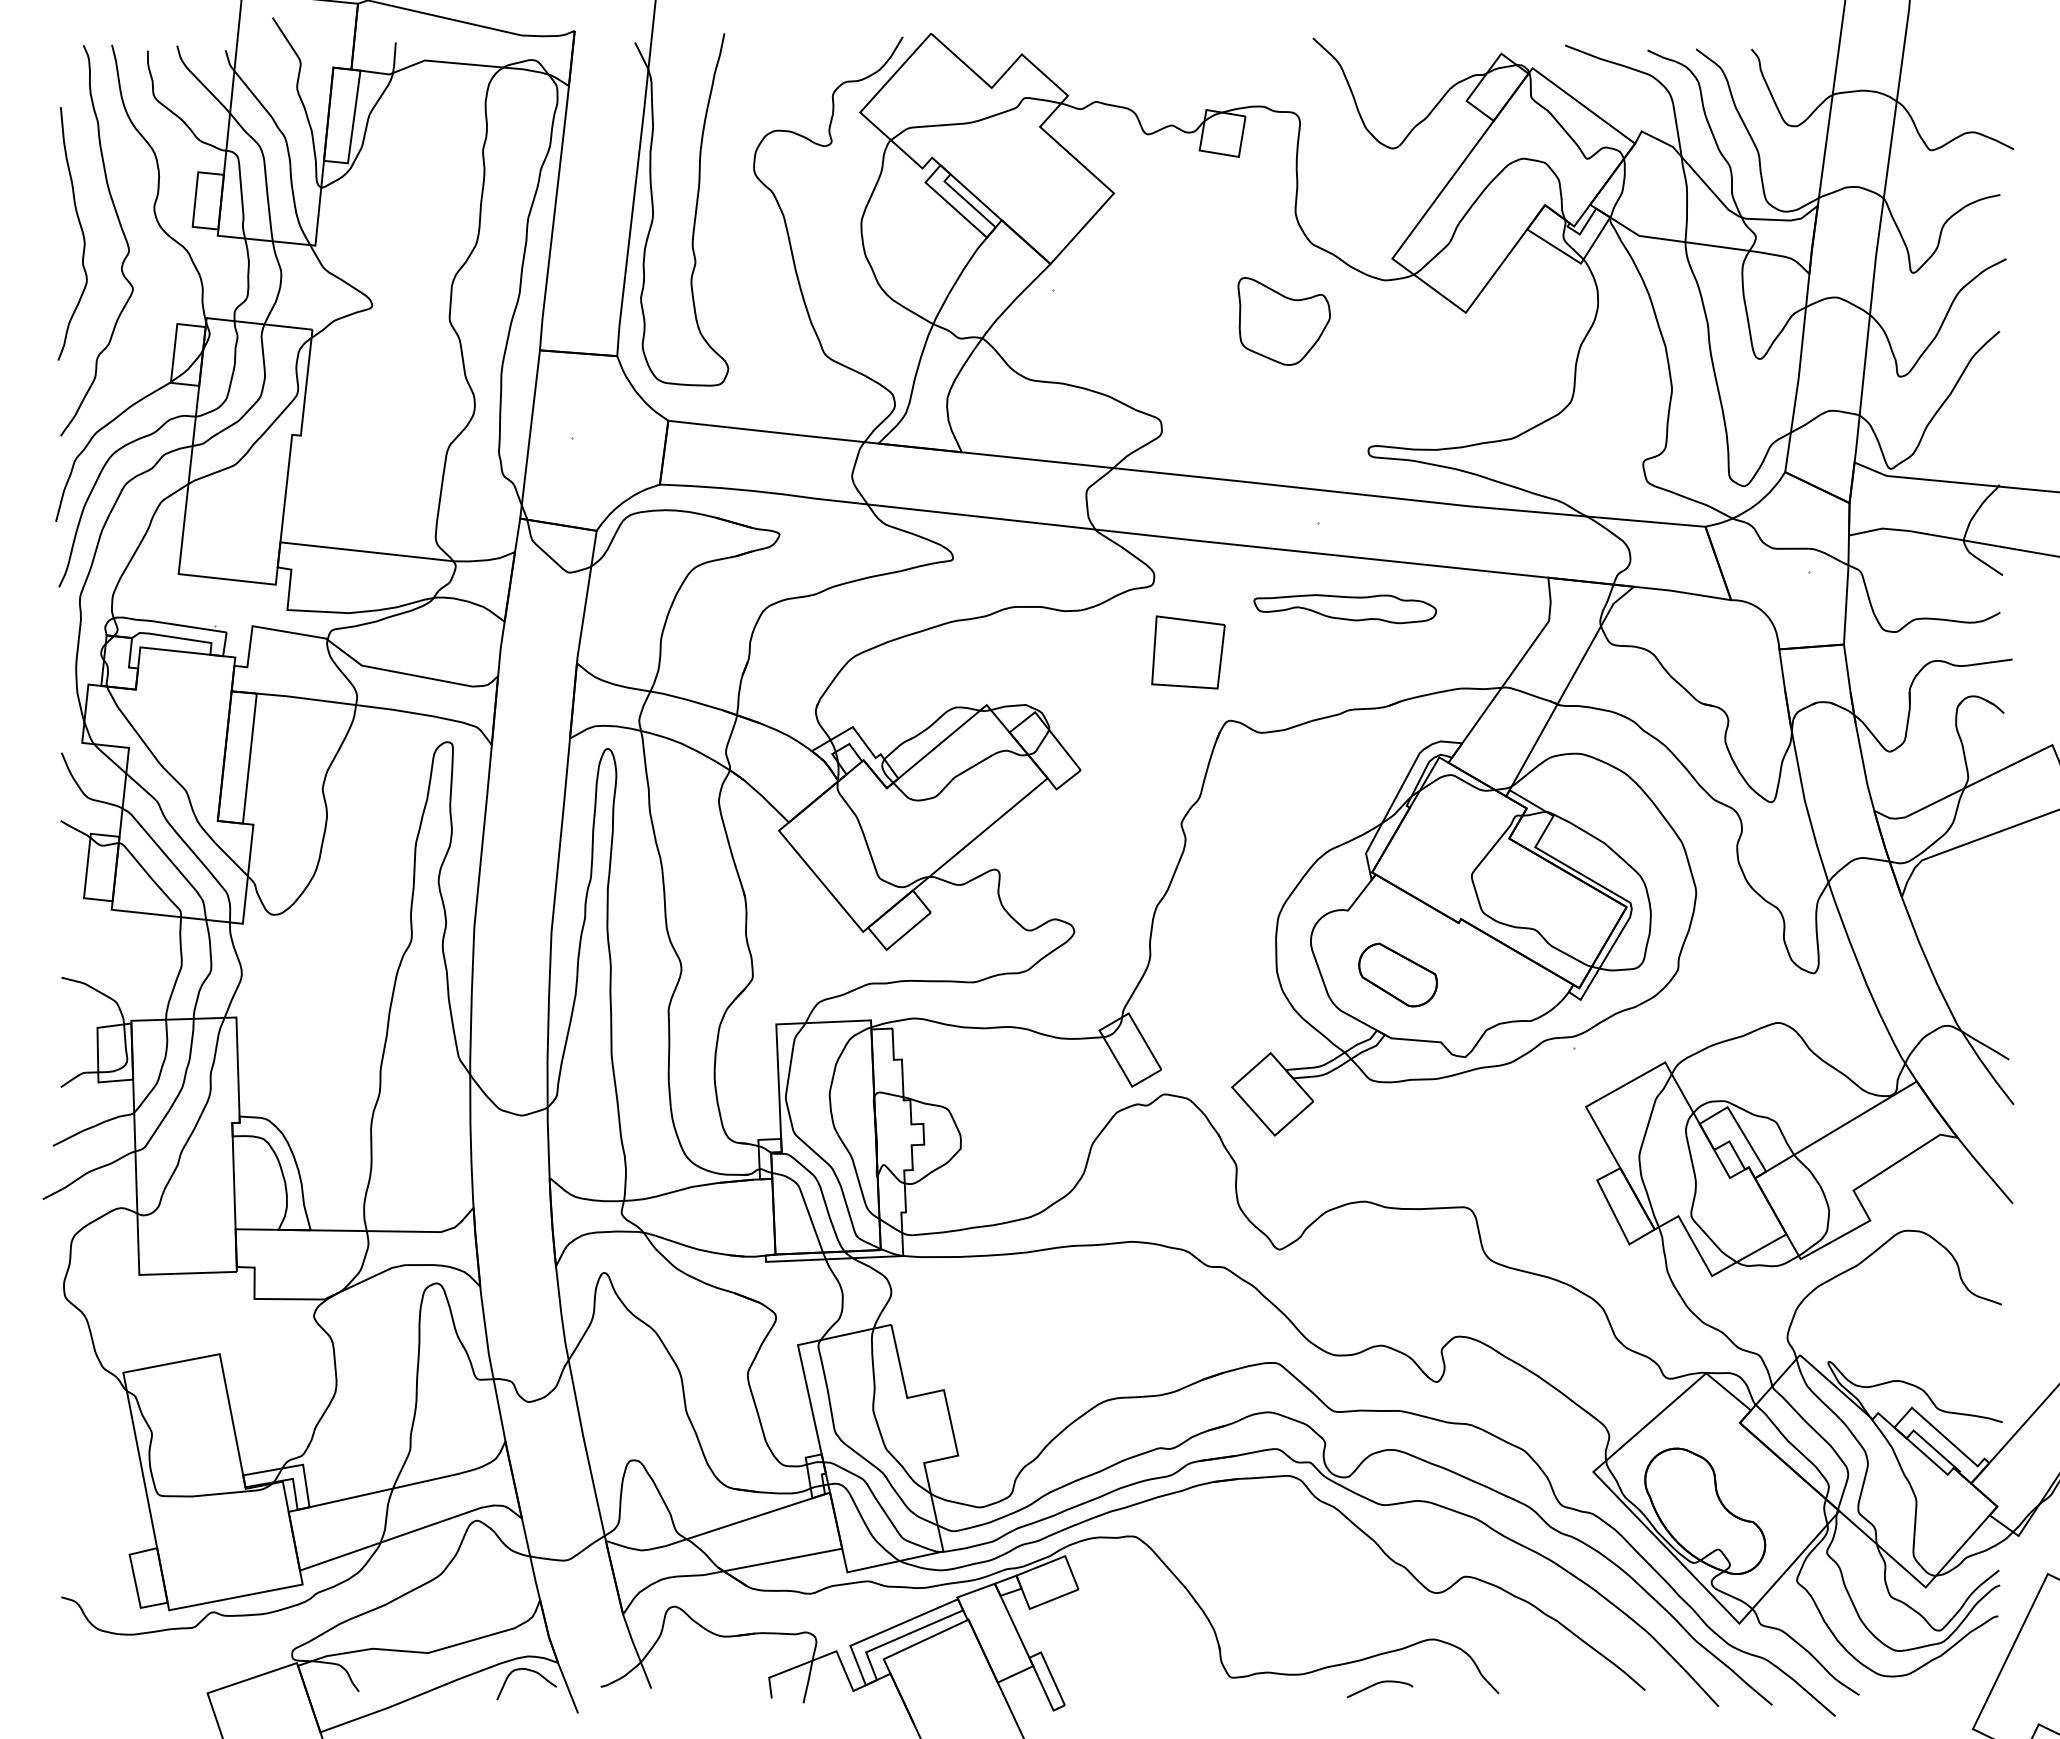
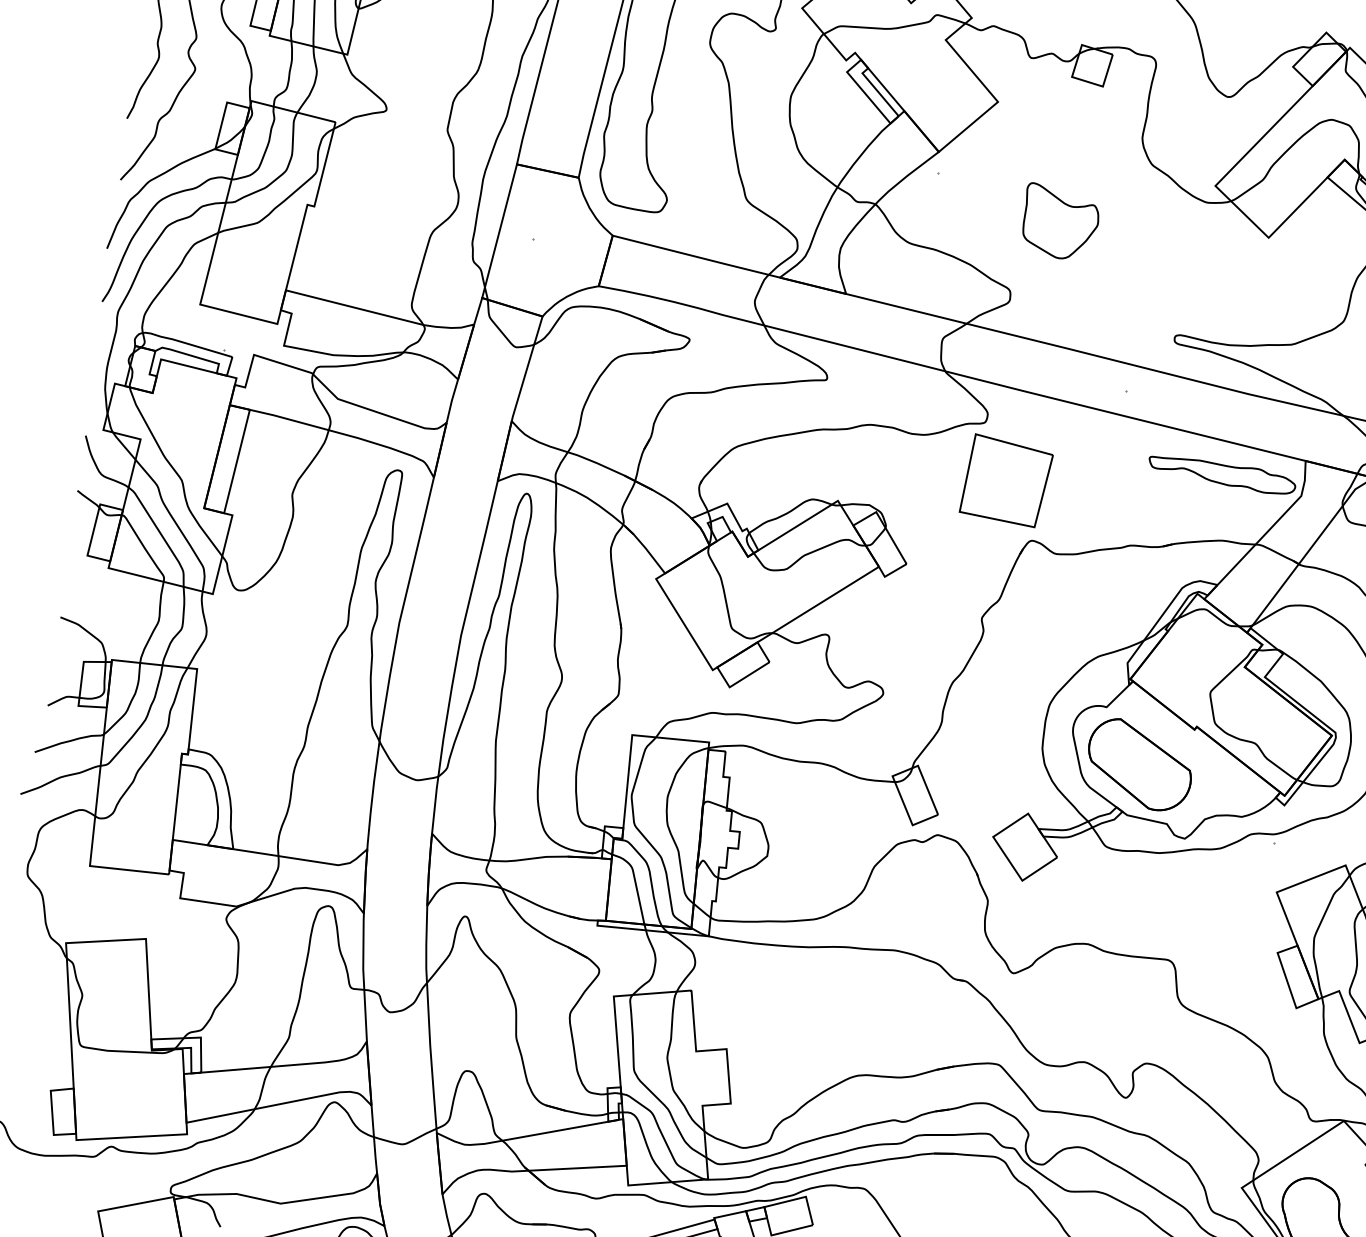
part: (1283, 321) -> (1059, 222), moved
part: (1344, 609) -> (1221, 475), moved
part: (1188, 652) -> (1006, 481), size x1.43
part: (1397, 974) -> (1139, 764), size x1.67

